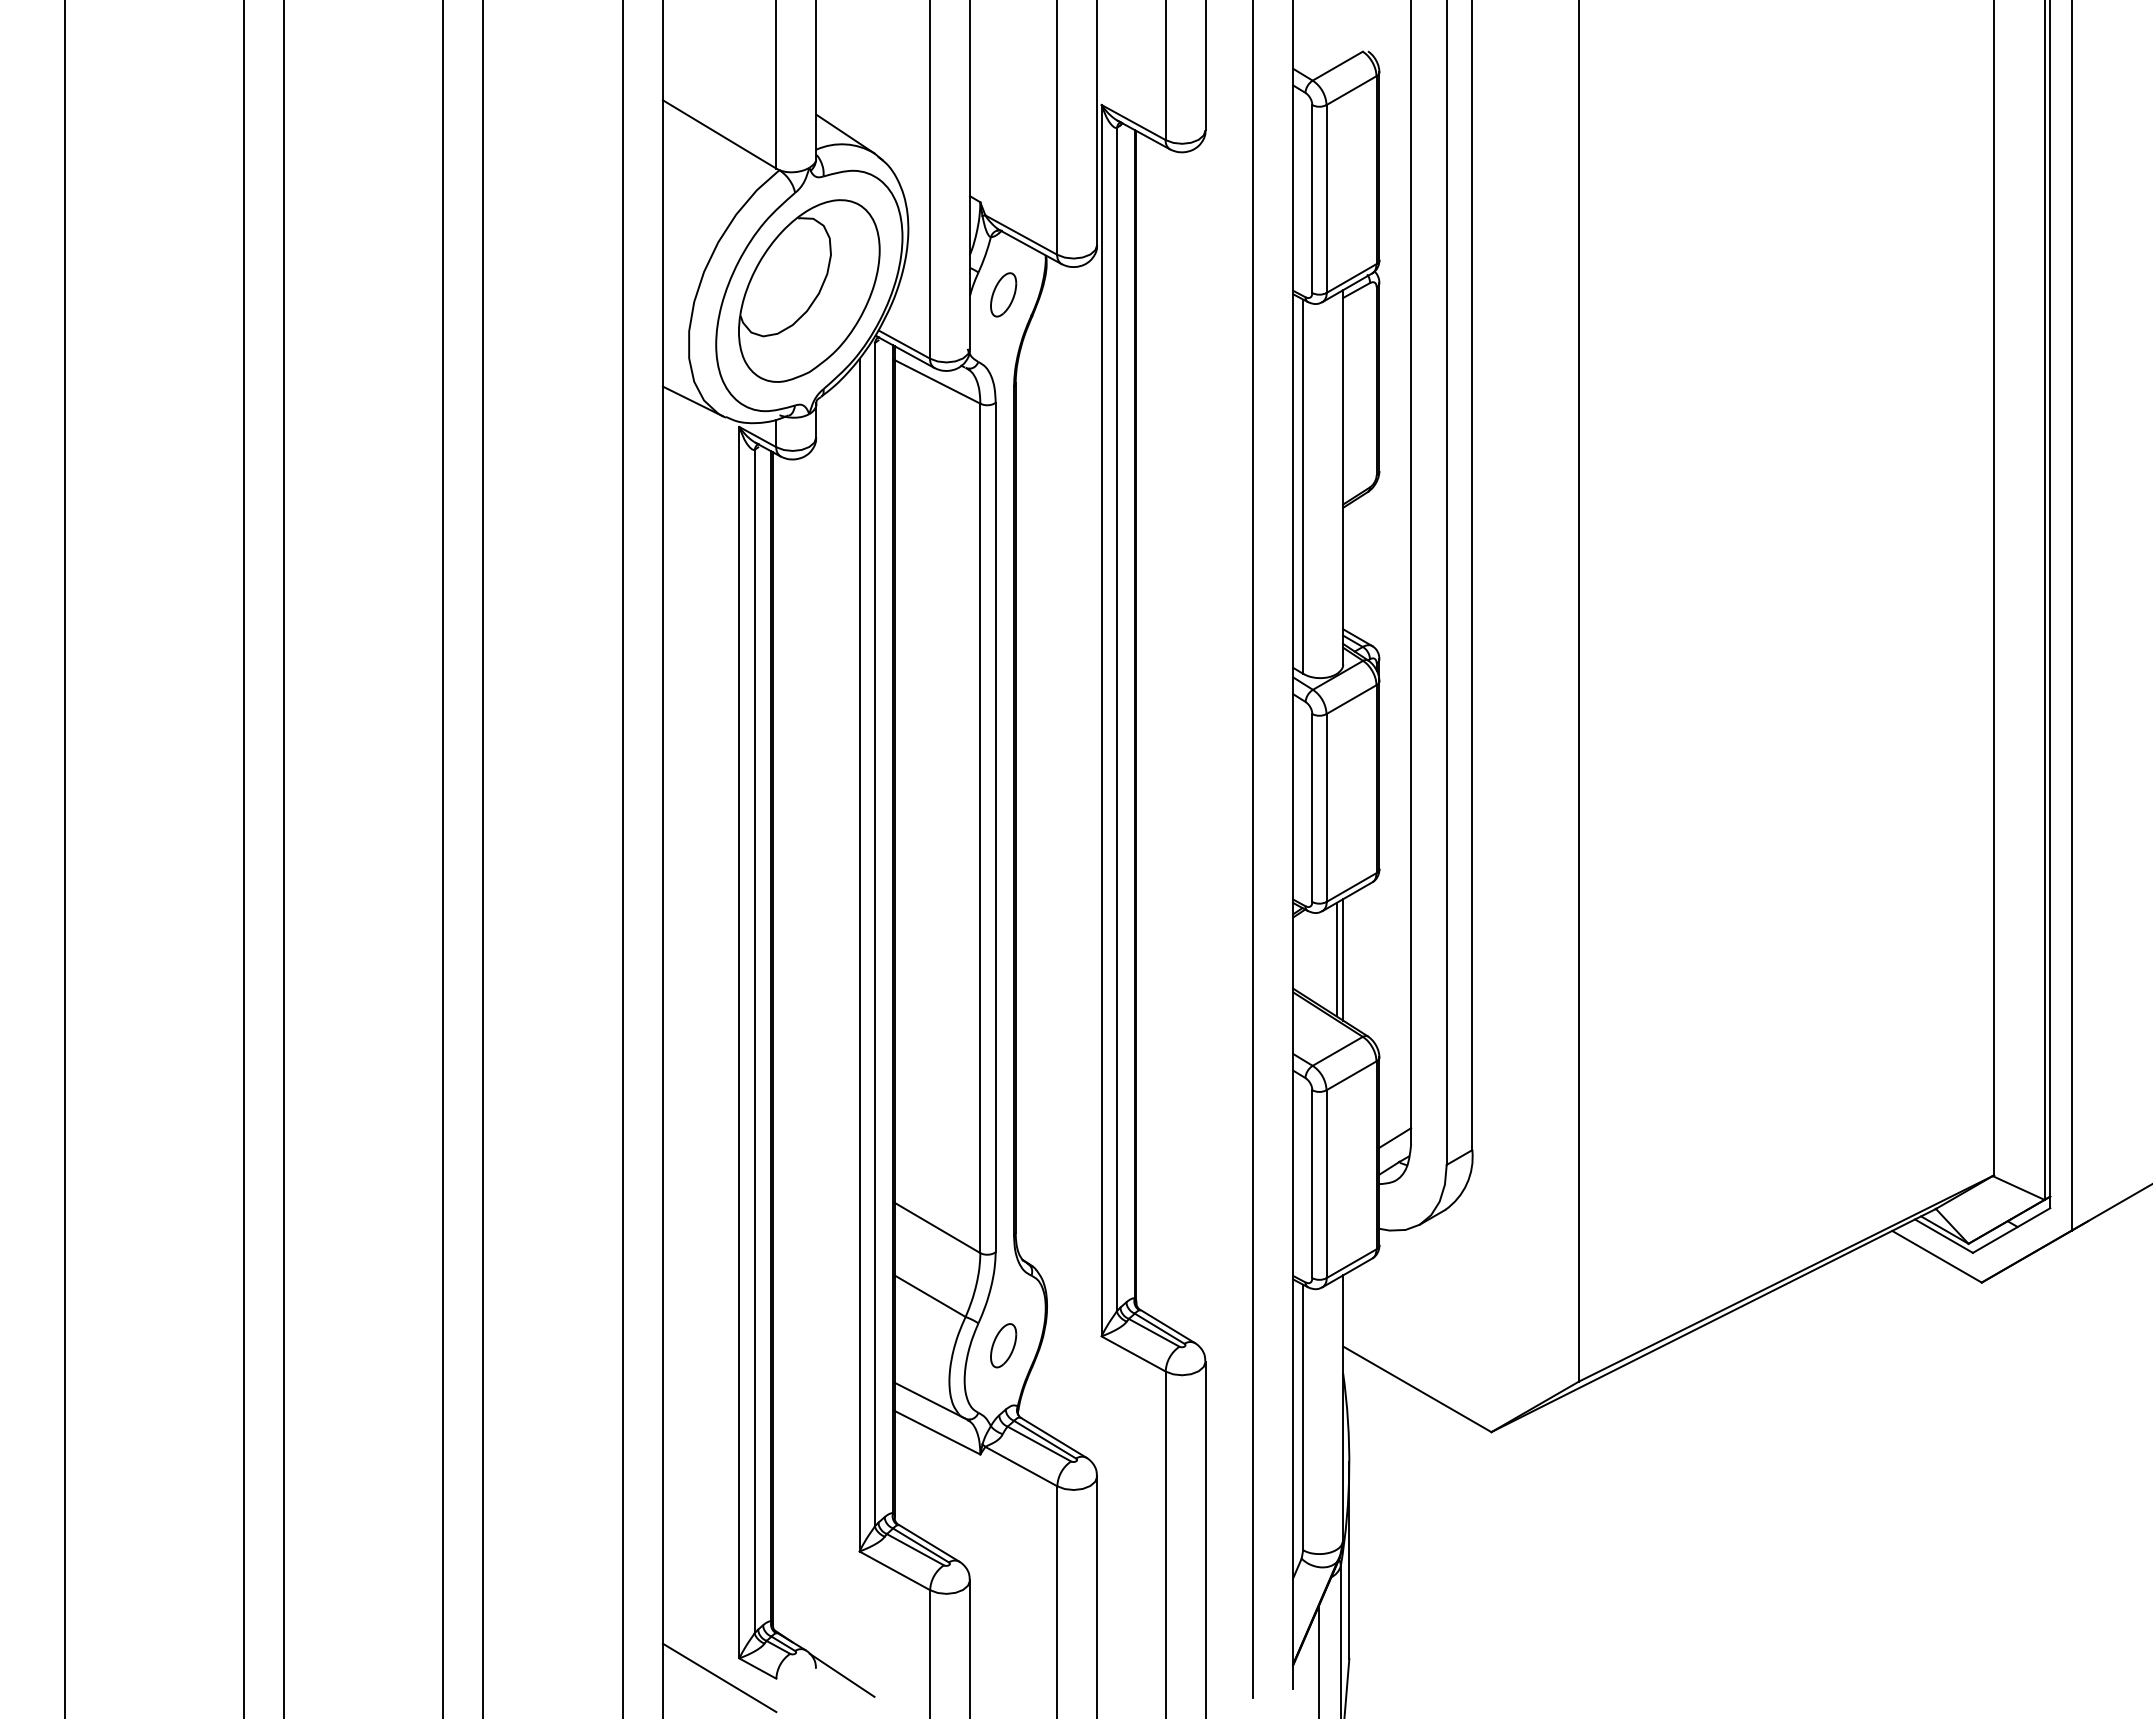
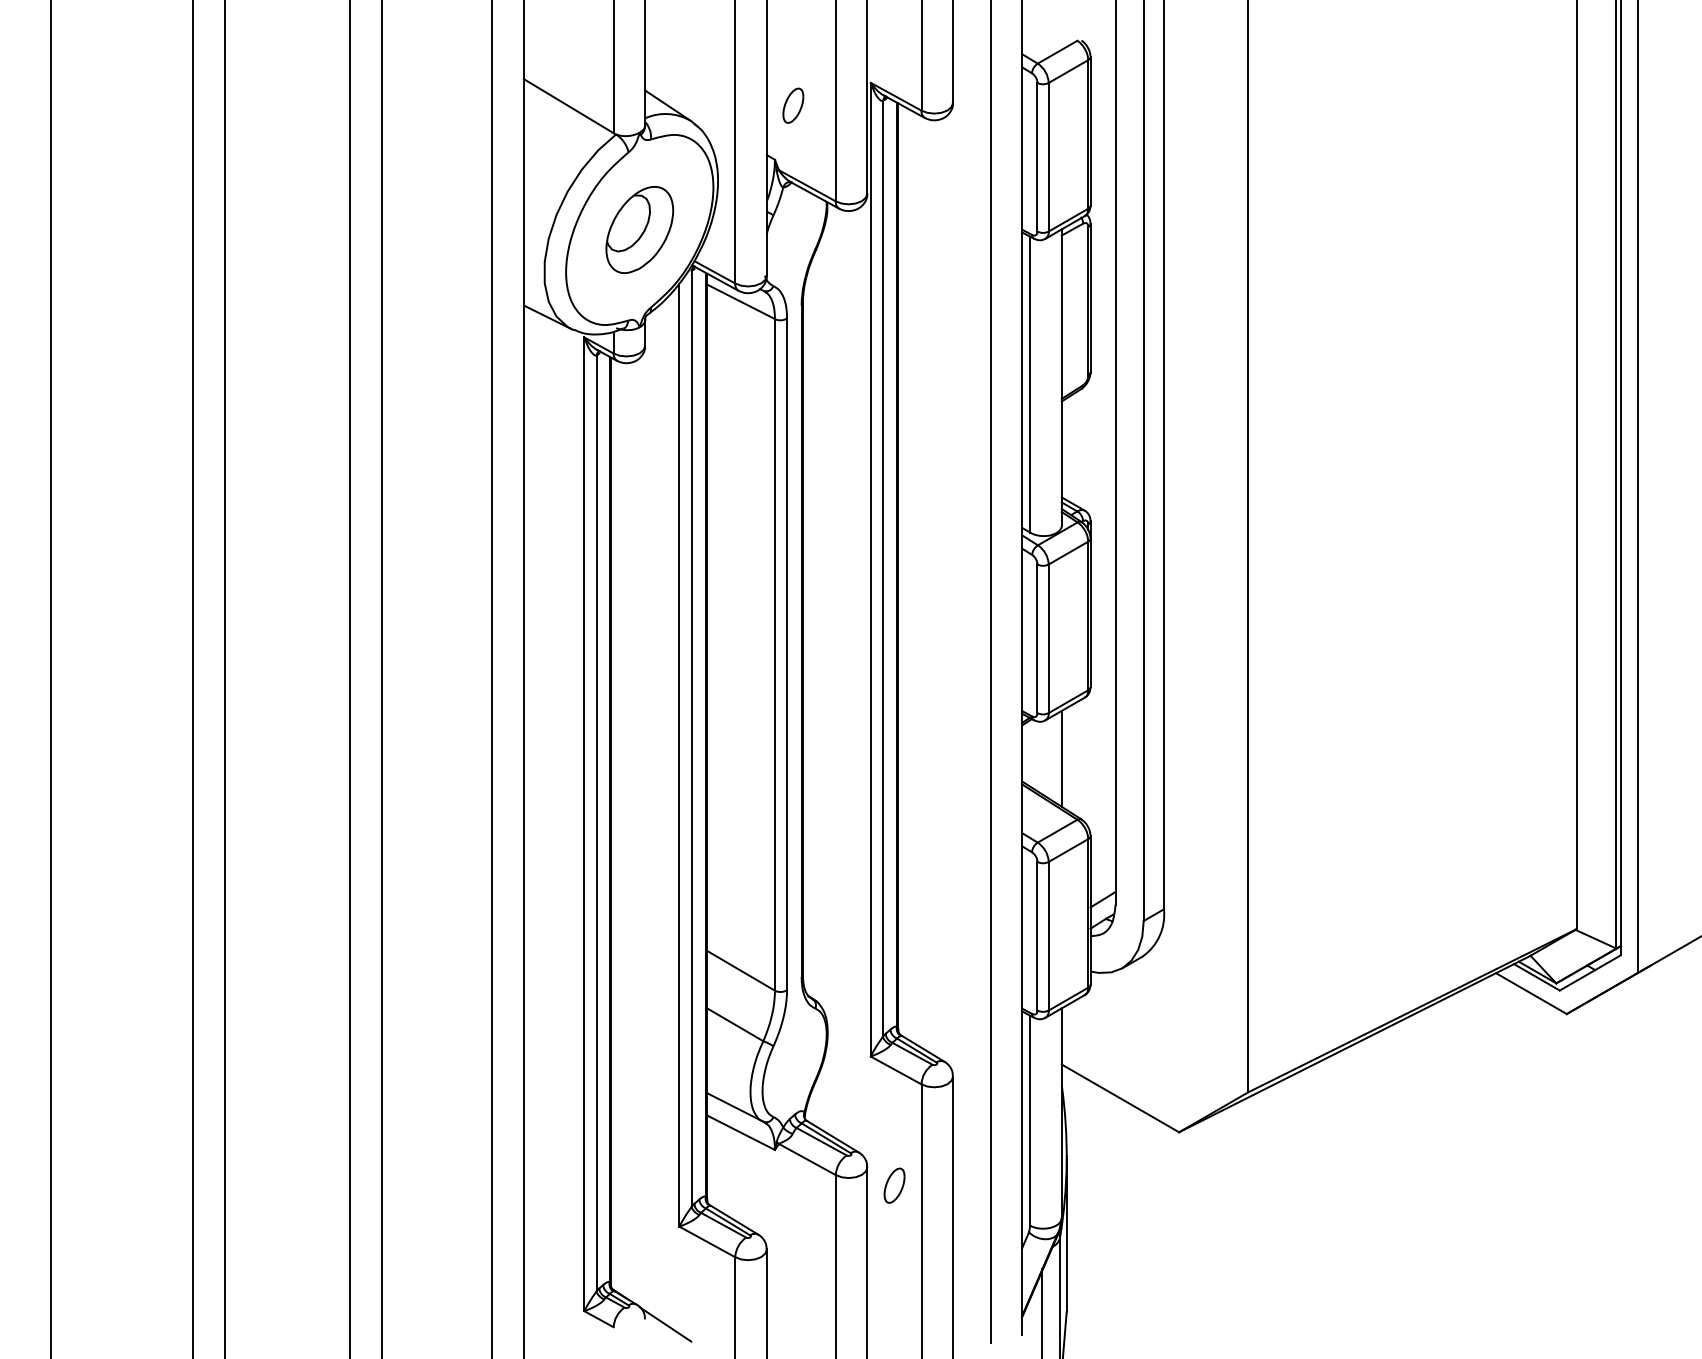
part: (809, 290) -> (639, 229), size x0.6
part: (1003, 294) -> (793, 105), moved
line: (1336, 959) -> (1056, 758), removed
part: (1003, 1345) -> (894, 1185), moved
line: (719, 1677) -> (568, 1326), removed

